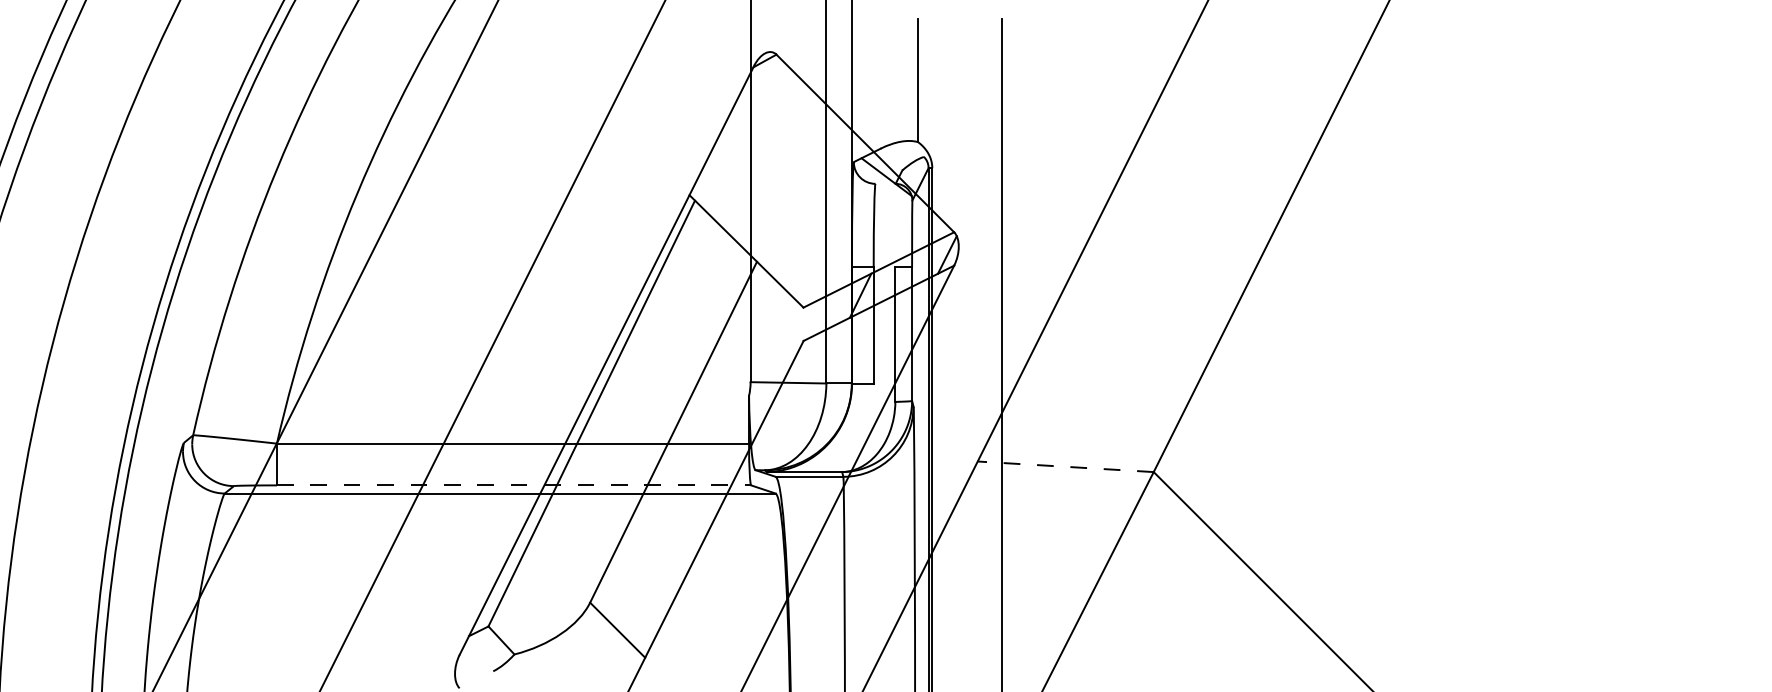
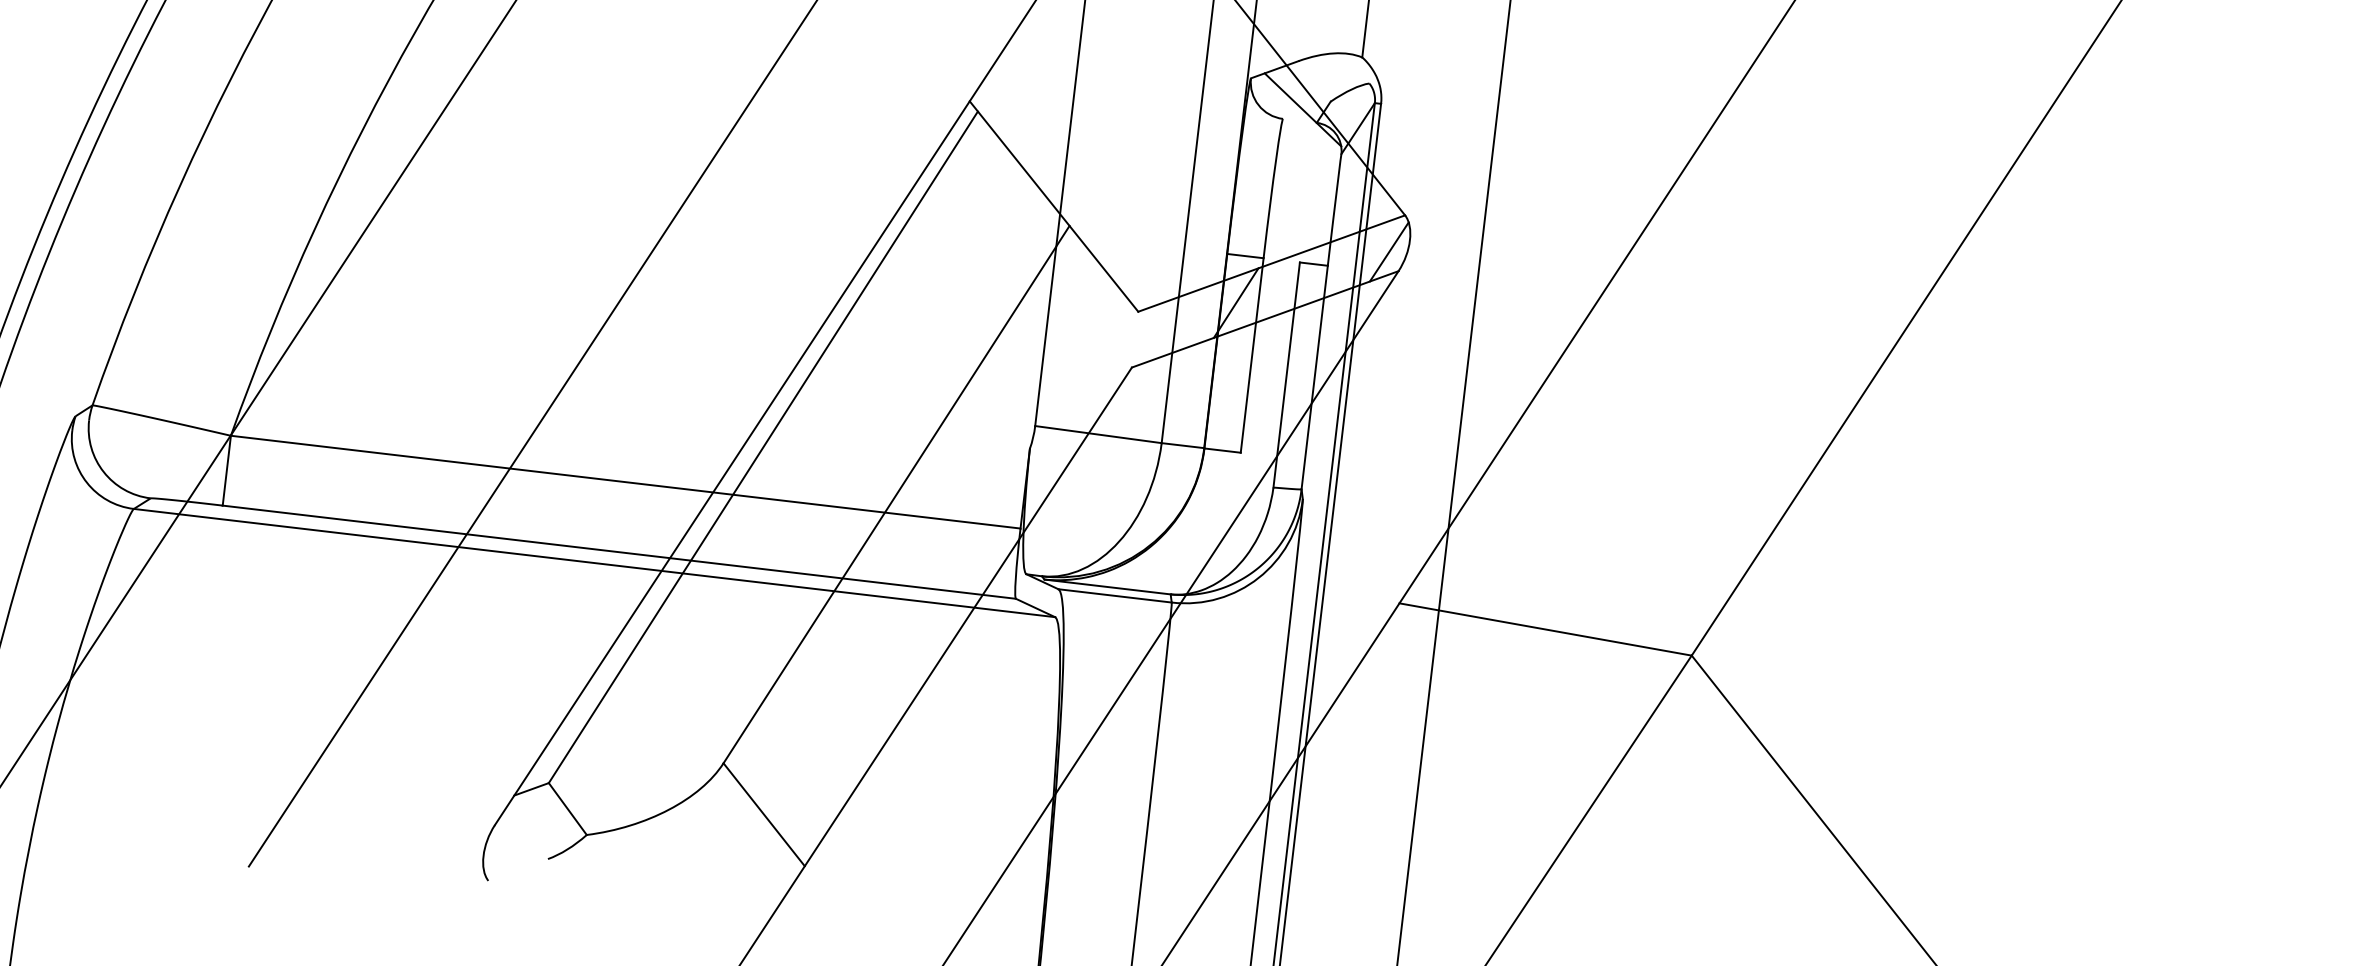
line: (1065, 466) -> (1545, 628), dashed -> solid
line: (514, 485) -> (620, 552), dashed -> solid

